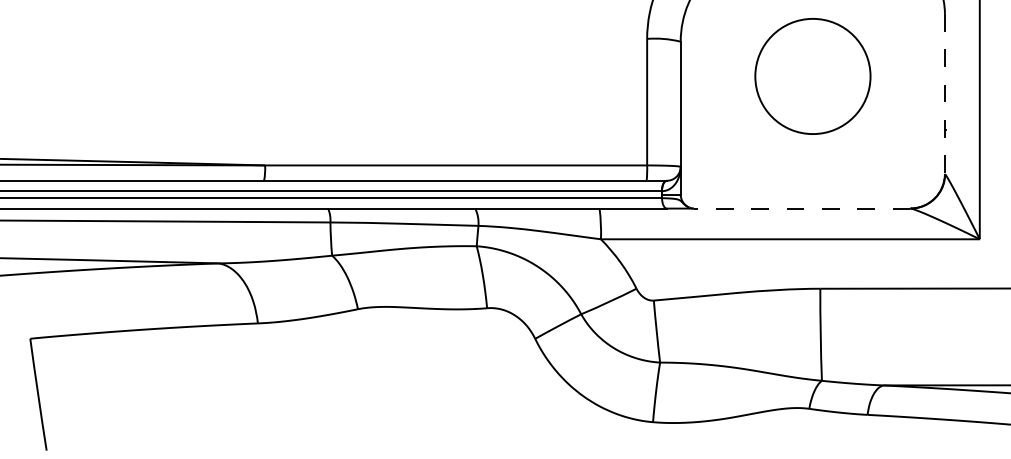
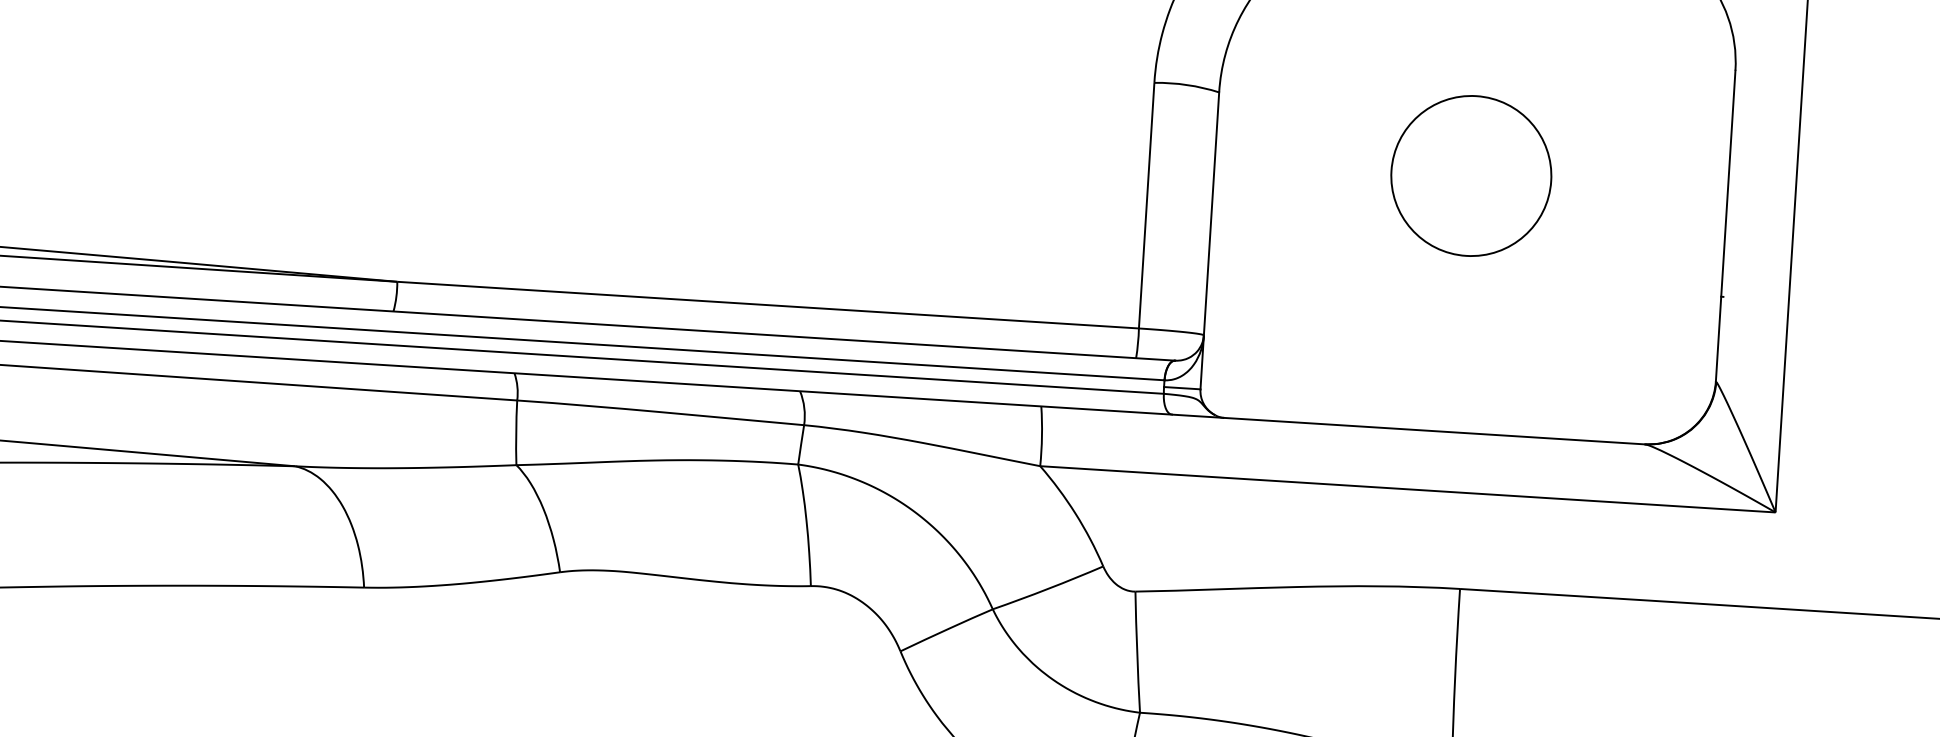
circle: (812, 76) -> (1470, 176), size x0.71
line: (944, 93) -> (1724, 225), dashed -> solid
line: (801, 208) -> (1433, 430), dashed -> solid

